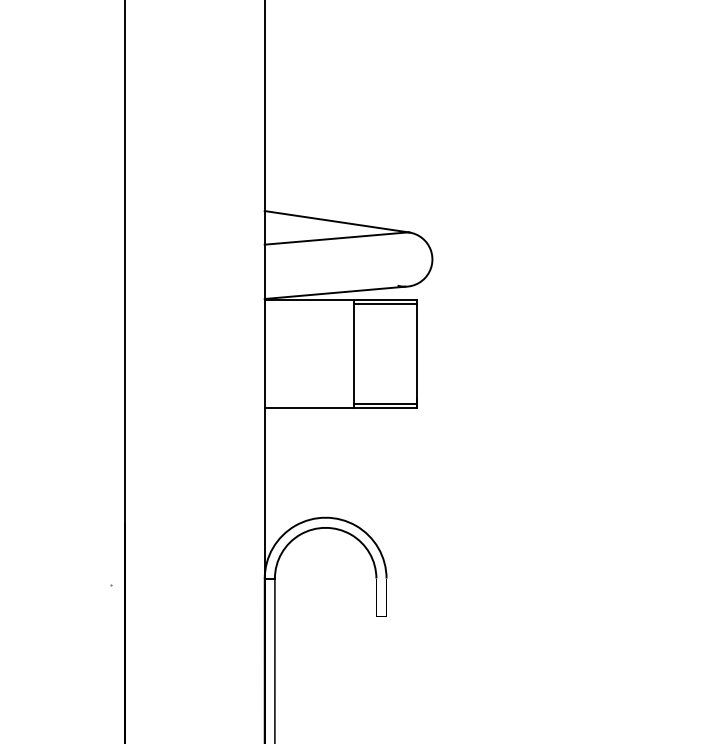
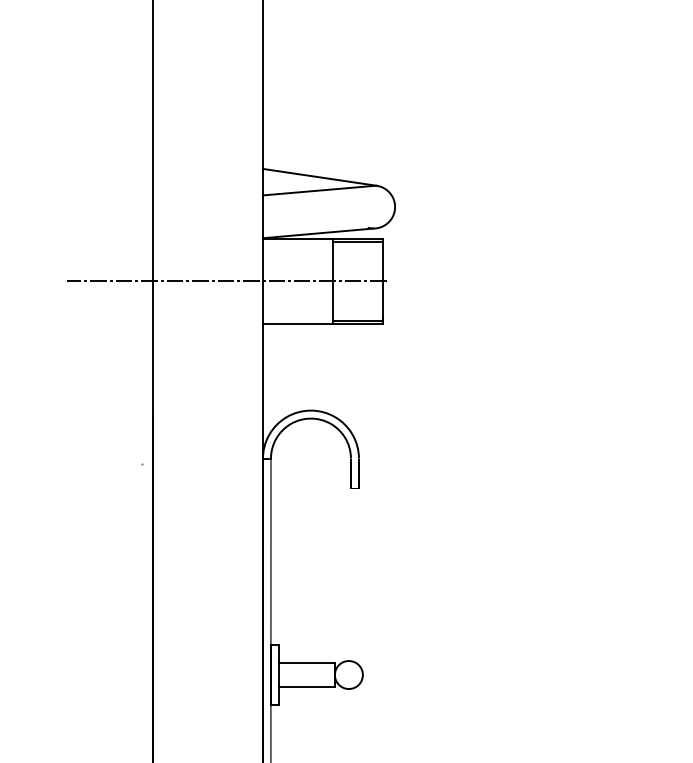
line: (218, 353) -> (226, 281), added

